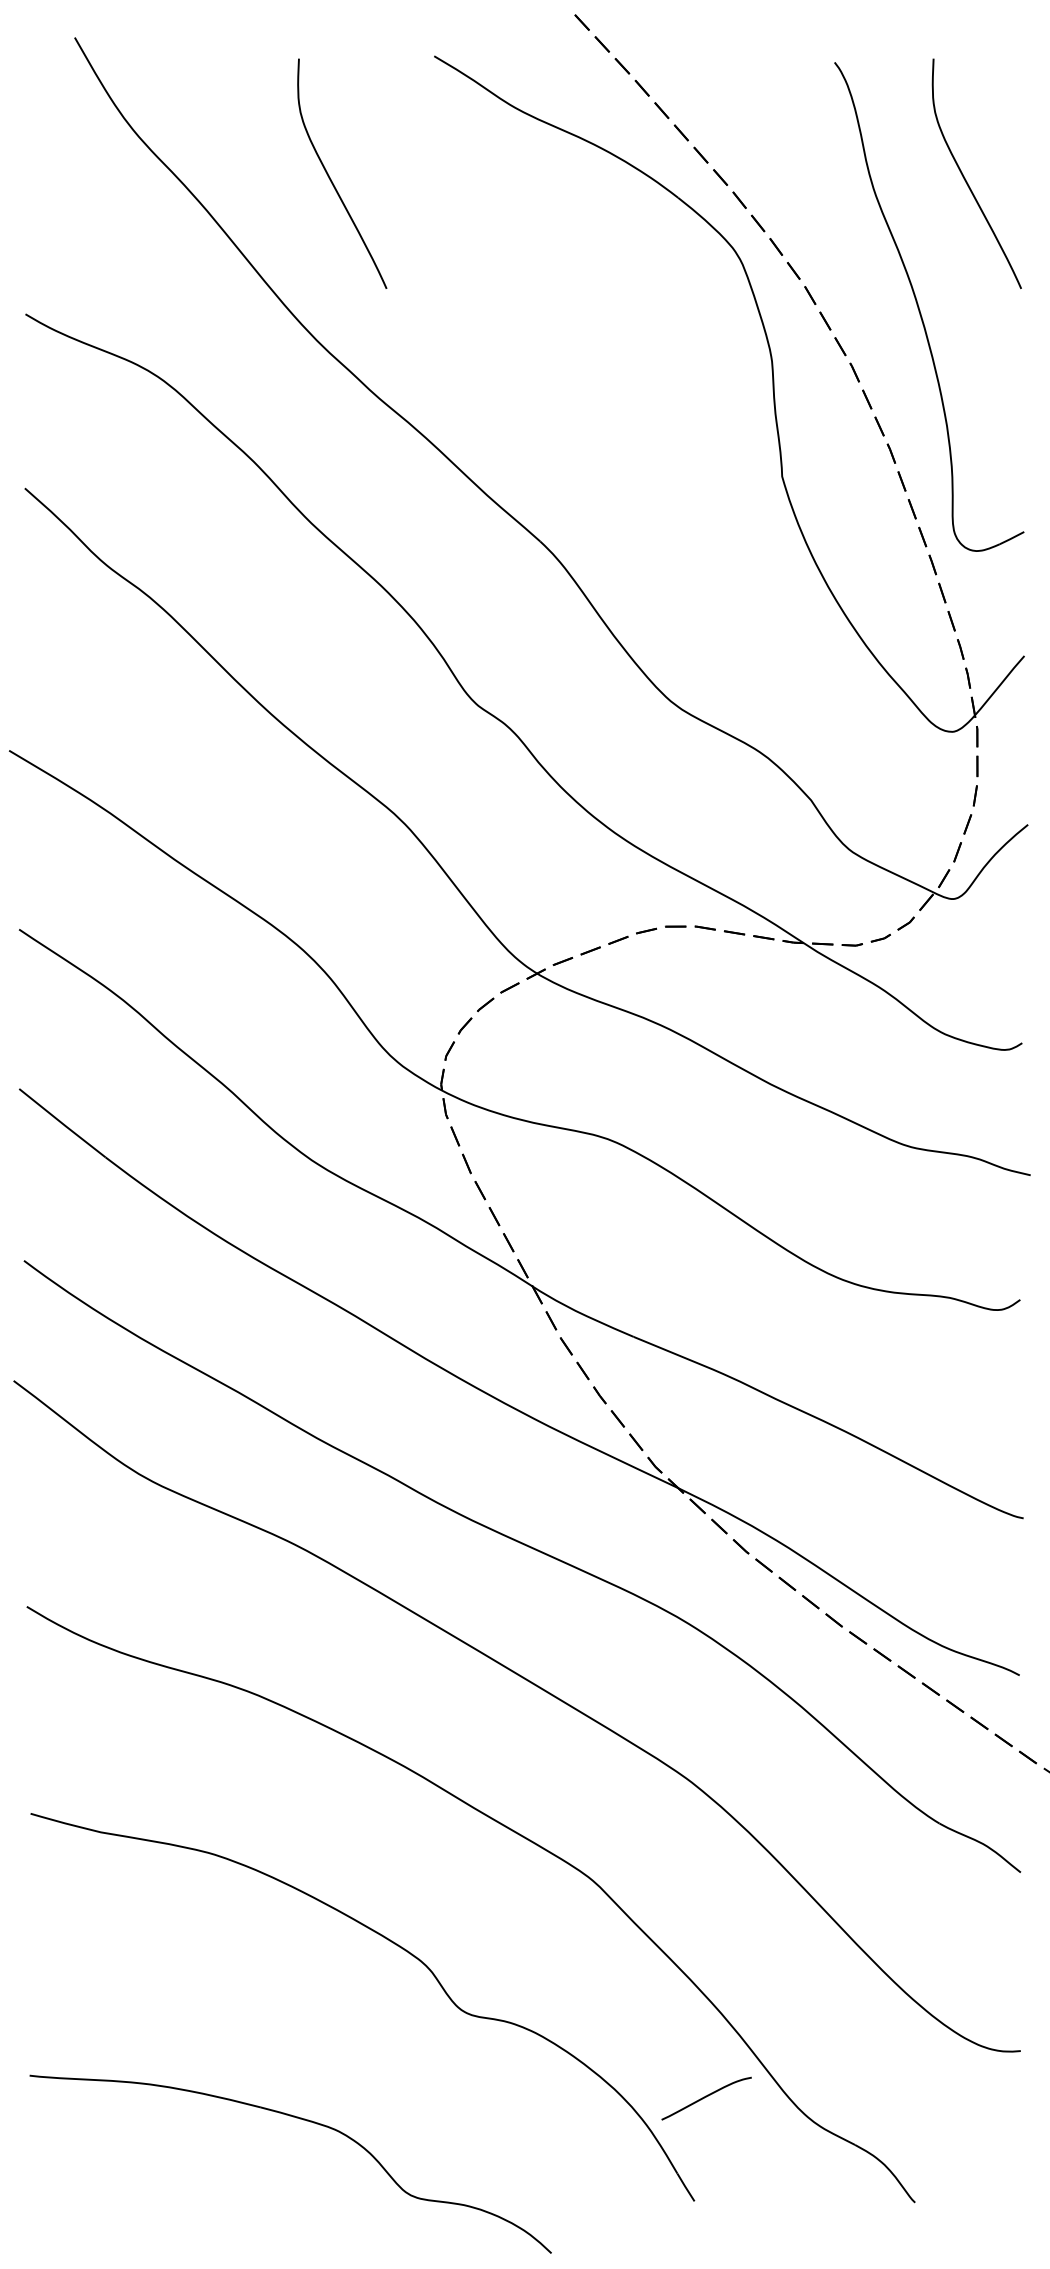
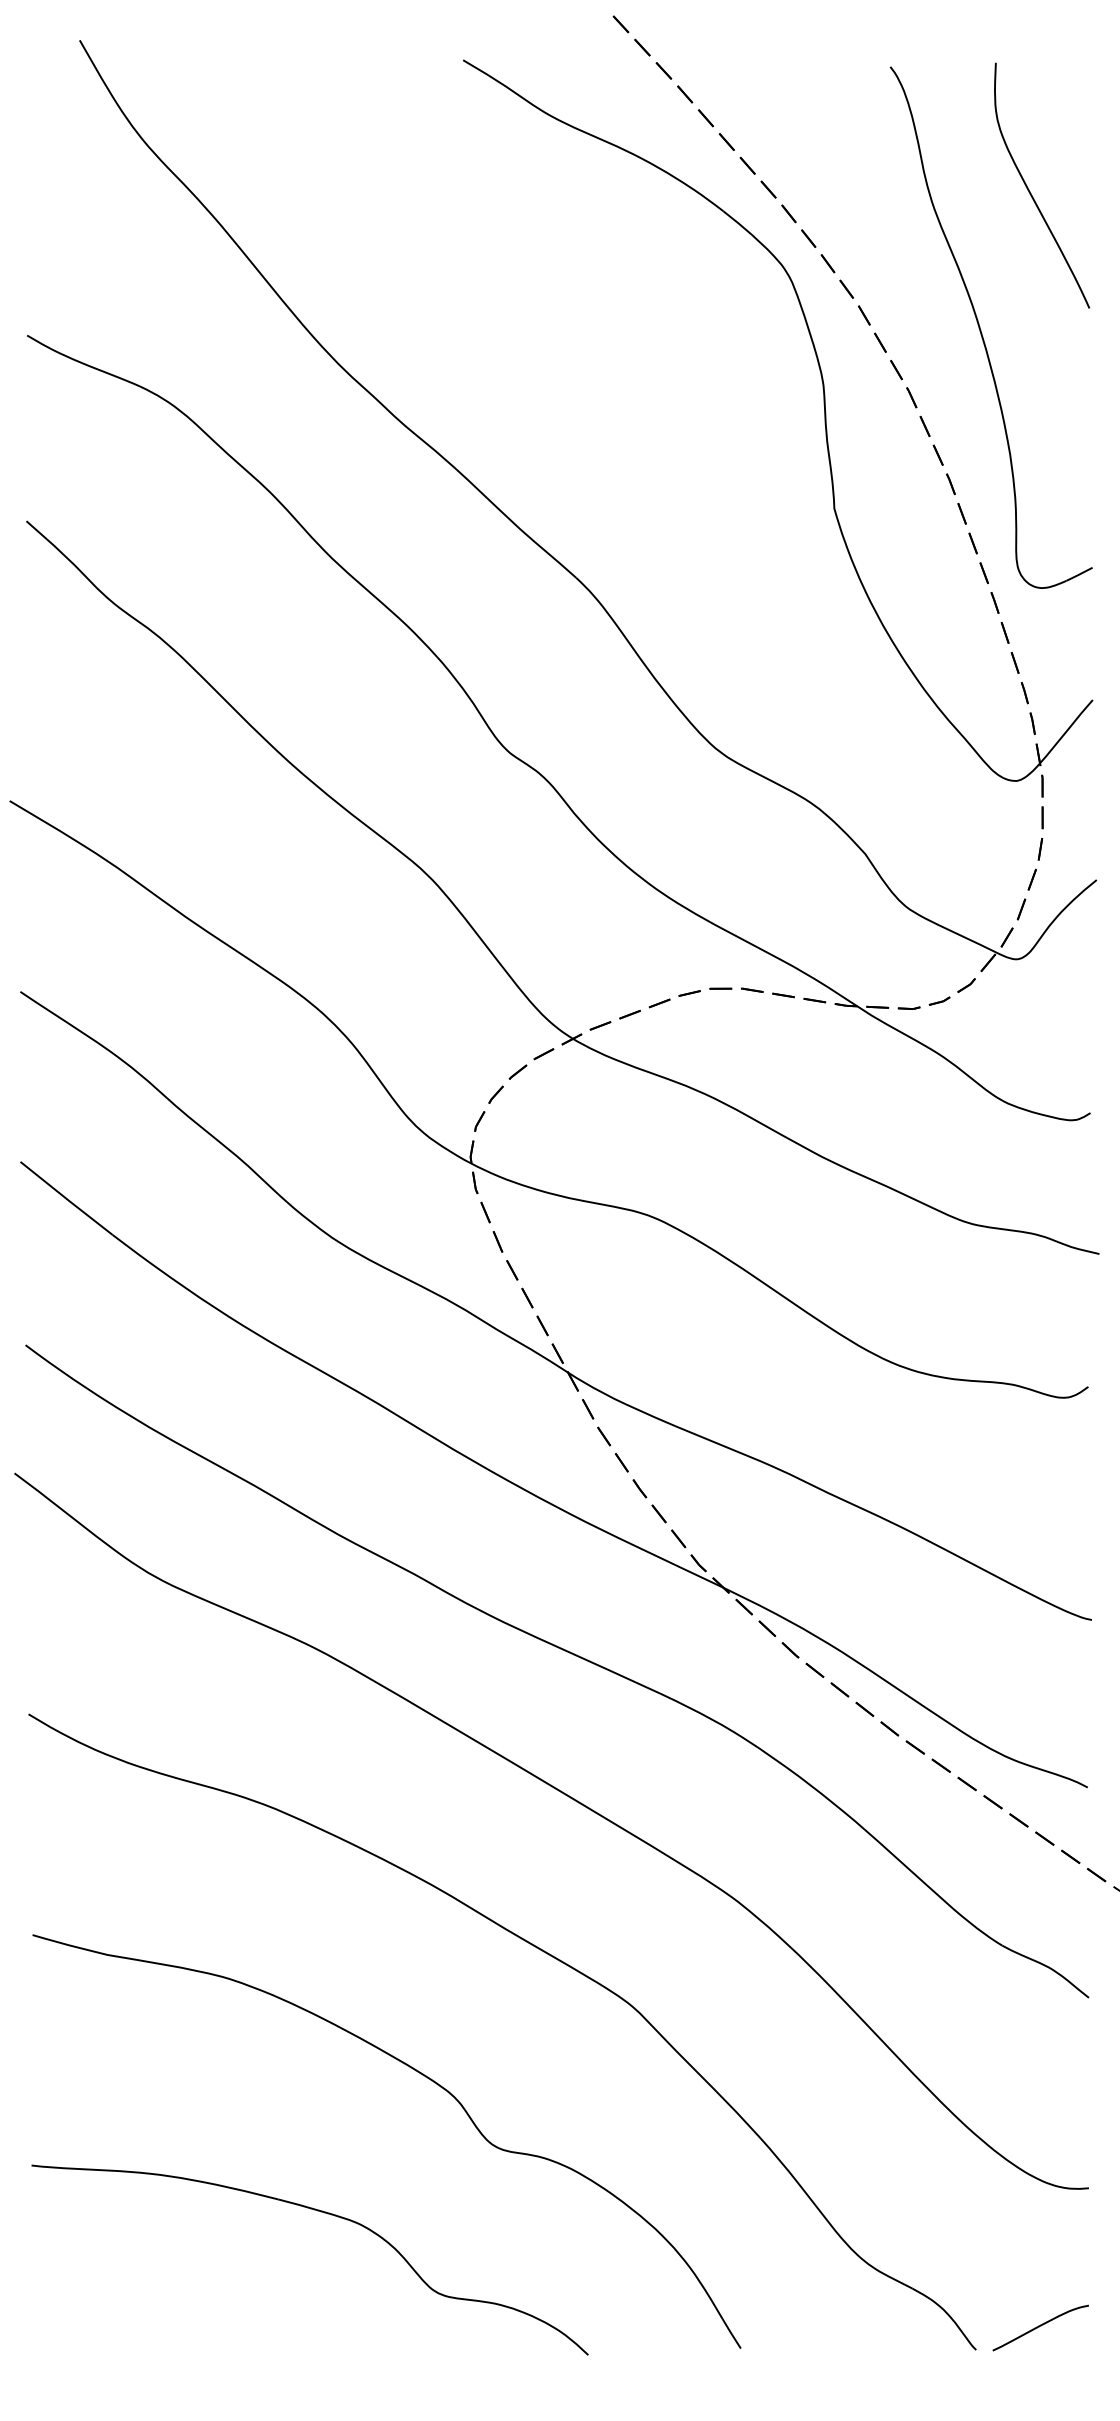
curve: (331, 179) -> (353, 191), removed
curve: (706, 2097) -> (1040, 2326), moved
part: (304, 2120) -> (324, 2213), moved

